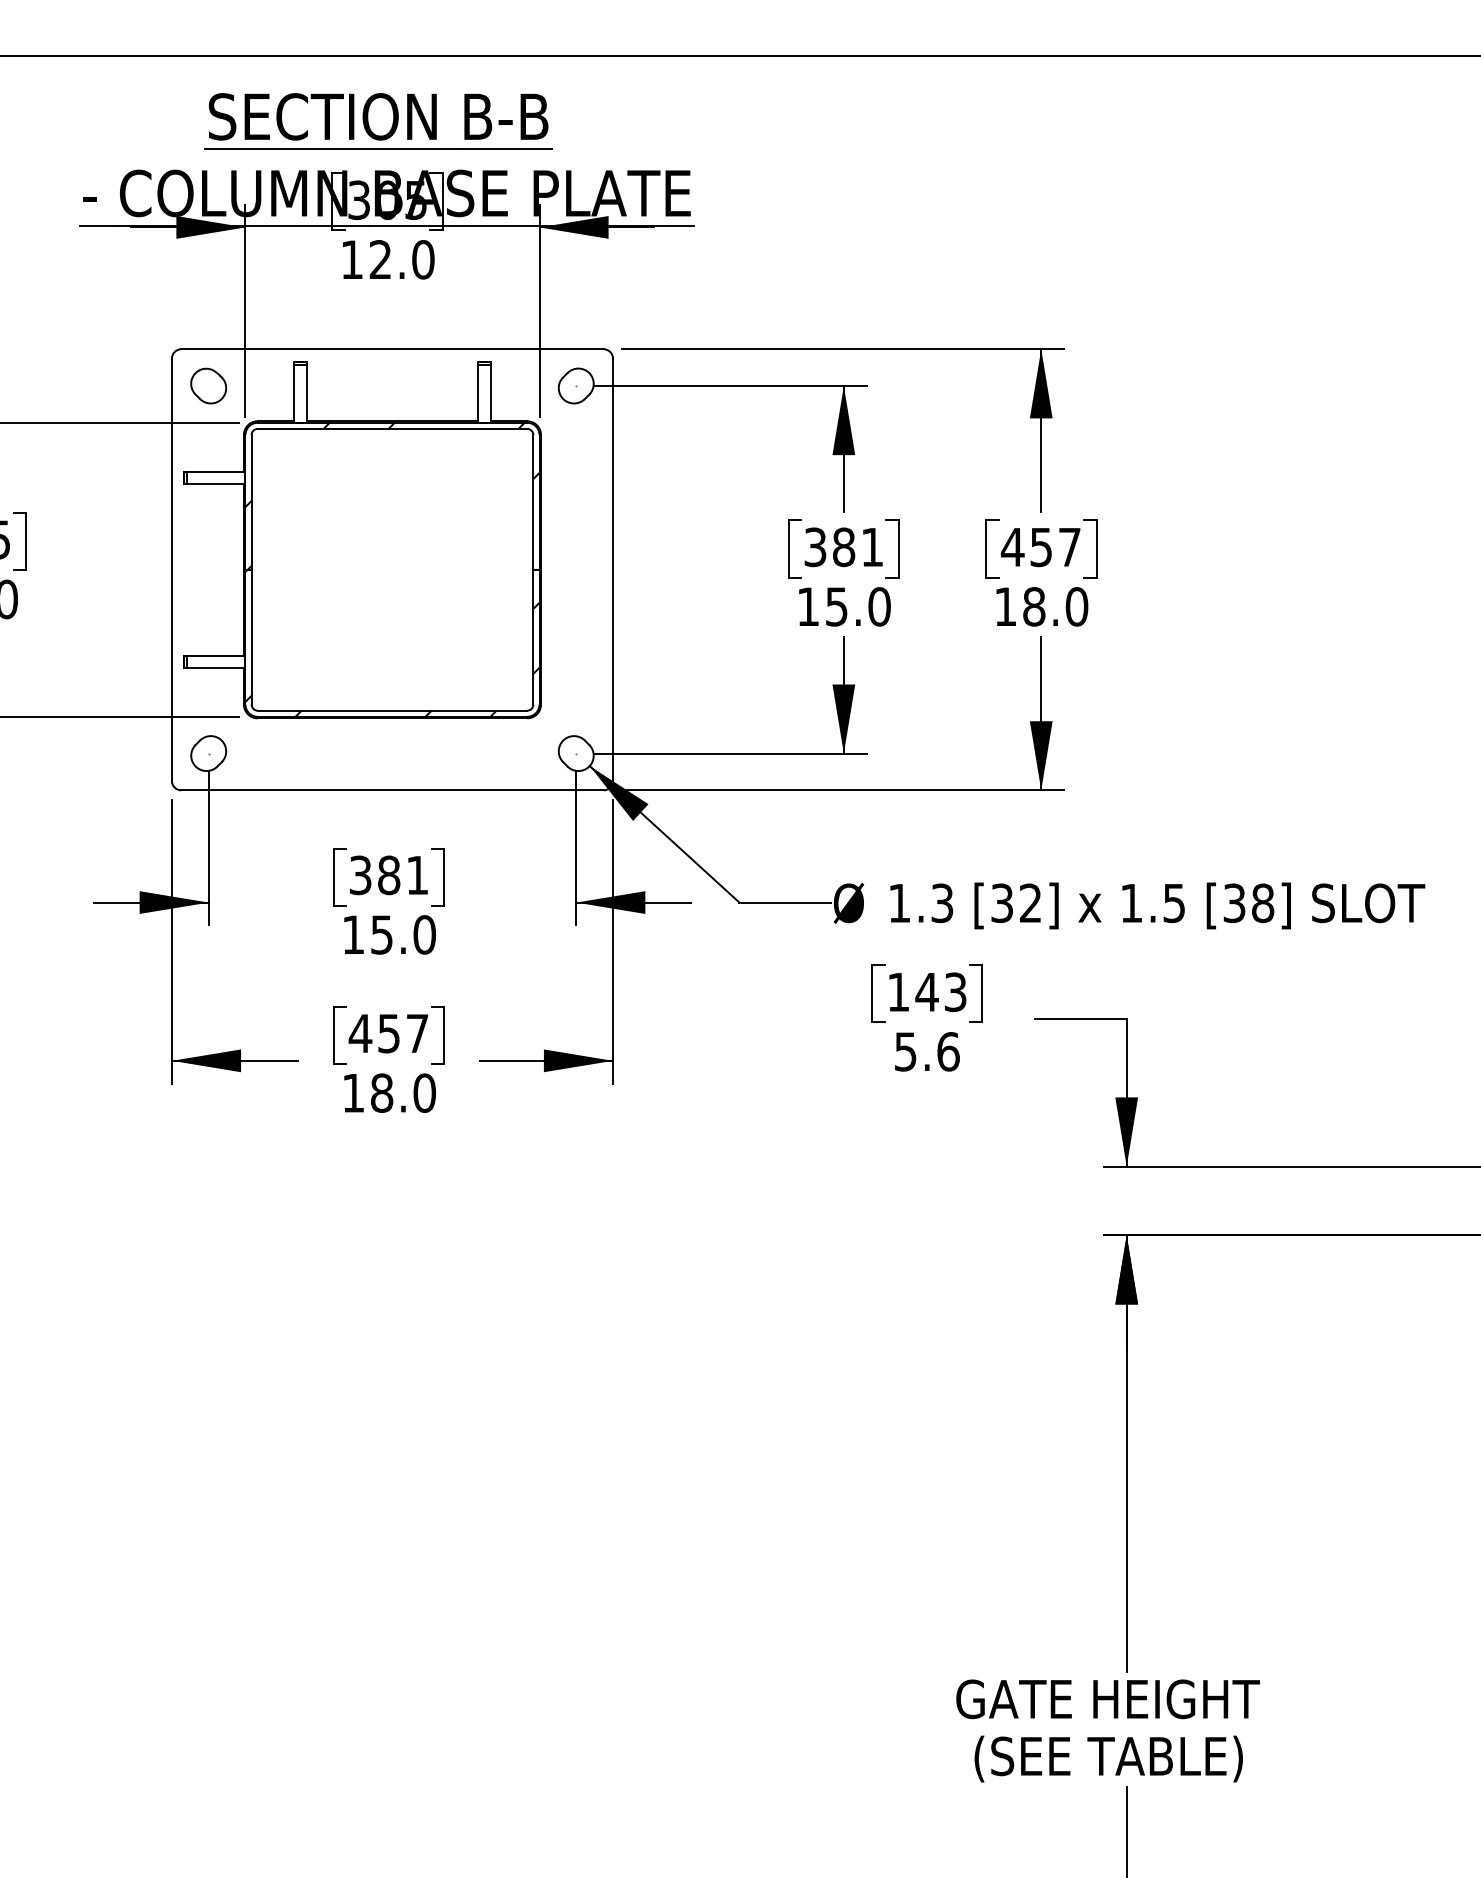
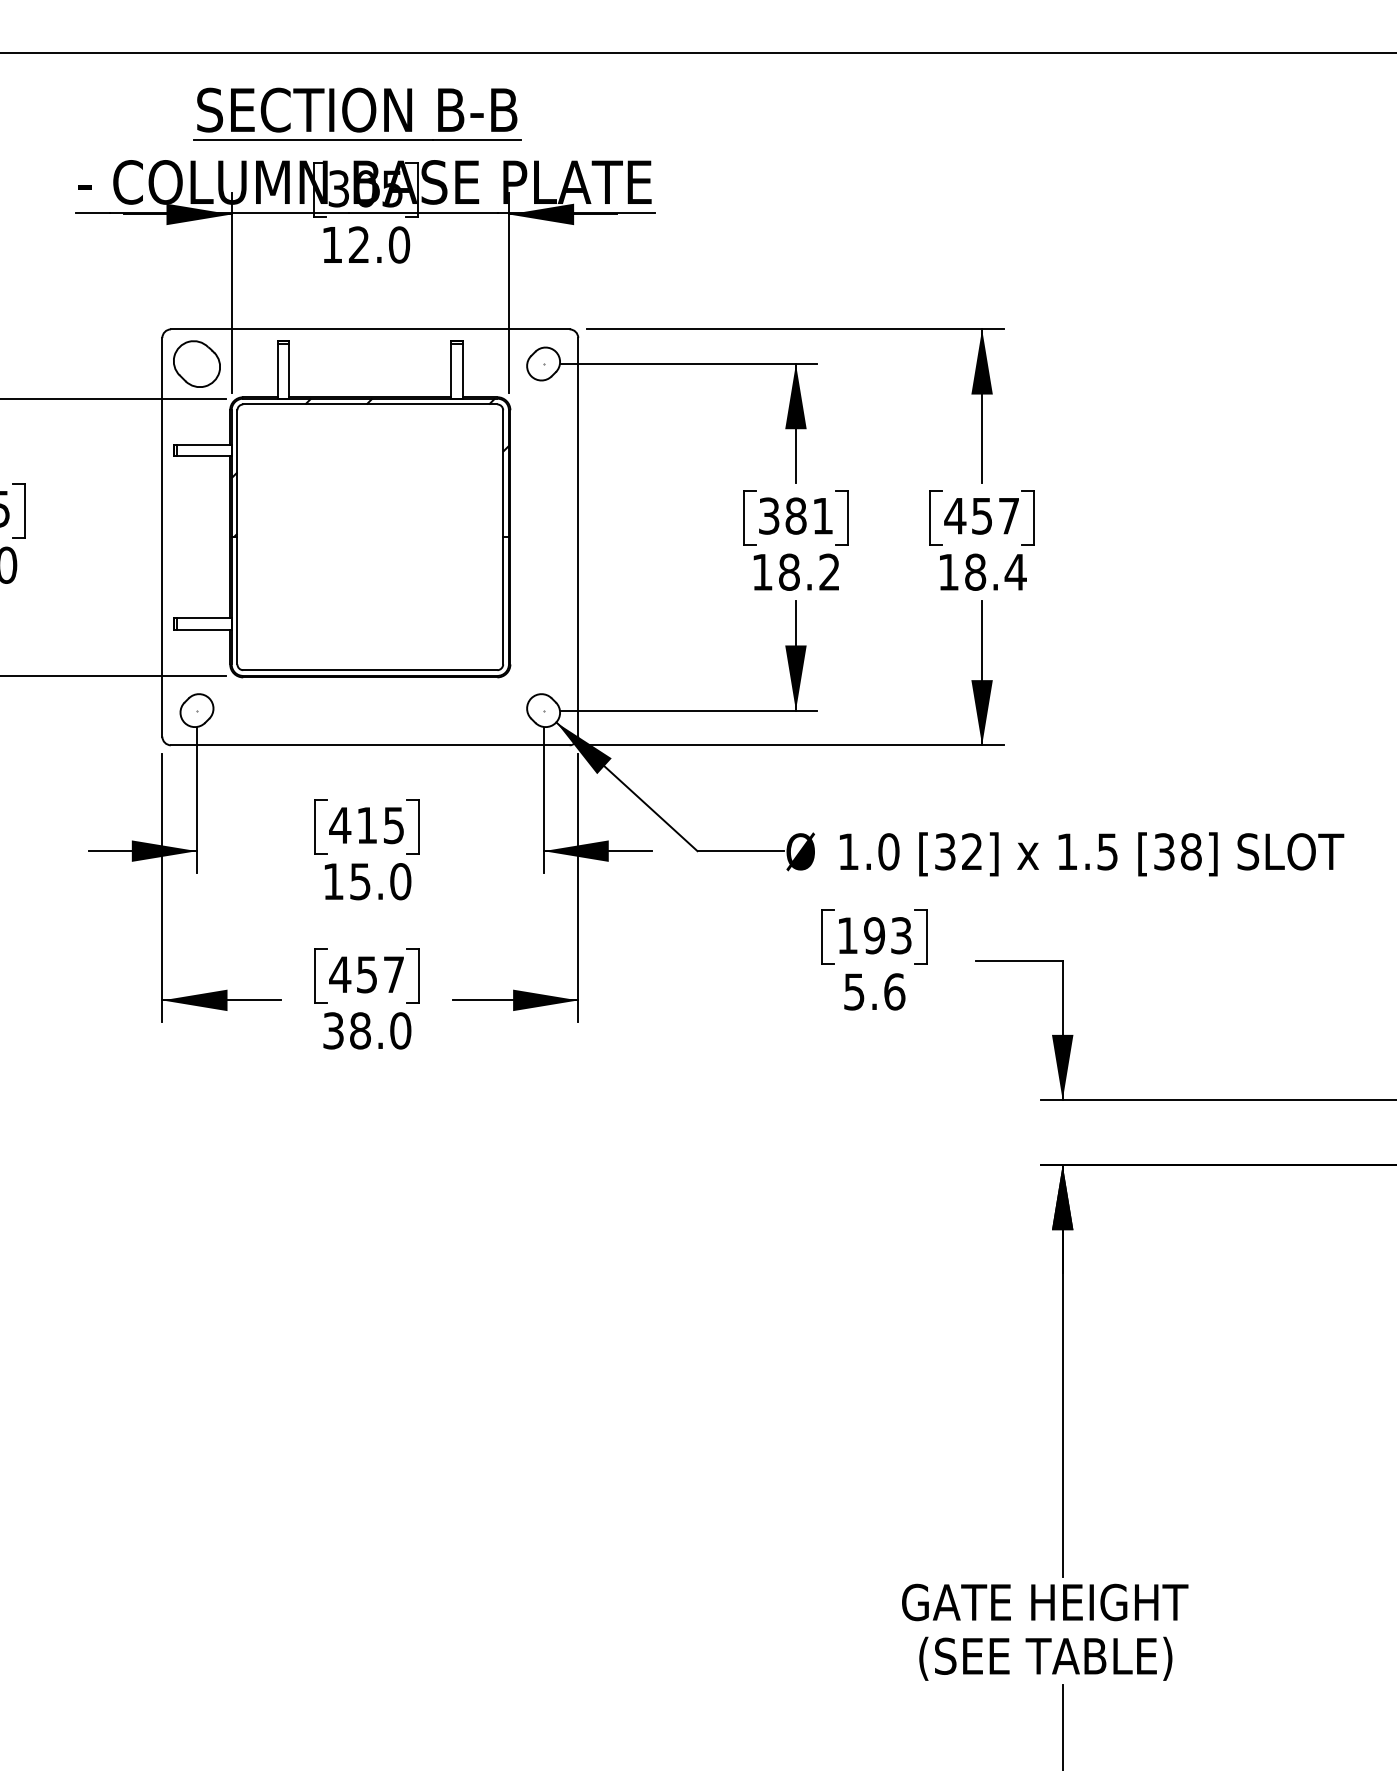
part: (208, 385) -> (196, 363), size x1.4
text: (858, 606) -> (809, 571), 15.0 -> 18.2
text: (1076, 606) -> (1015, 571), 18.0 -> 18.4
hatch: (391, 643) -> (369, 606), removed
text: (388, 875) -> (366, 825), 381 -> 415
text: (941, 902) -> (888, 851), 1.3 -> 1.0
text: (927, 992) -> (874, 935), 143 -> 193
text: (353, 1092) -> (333, 1030), 18.0 -> 38.0

